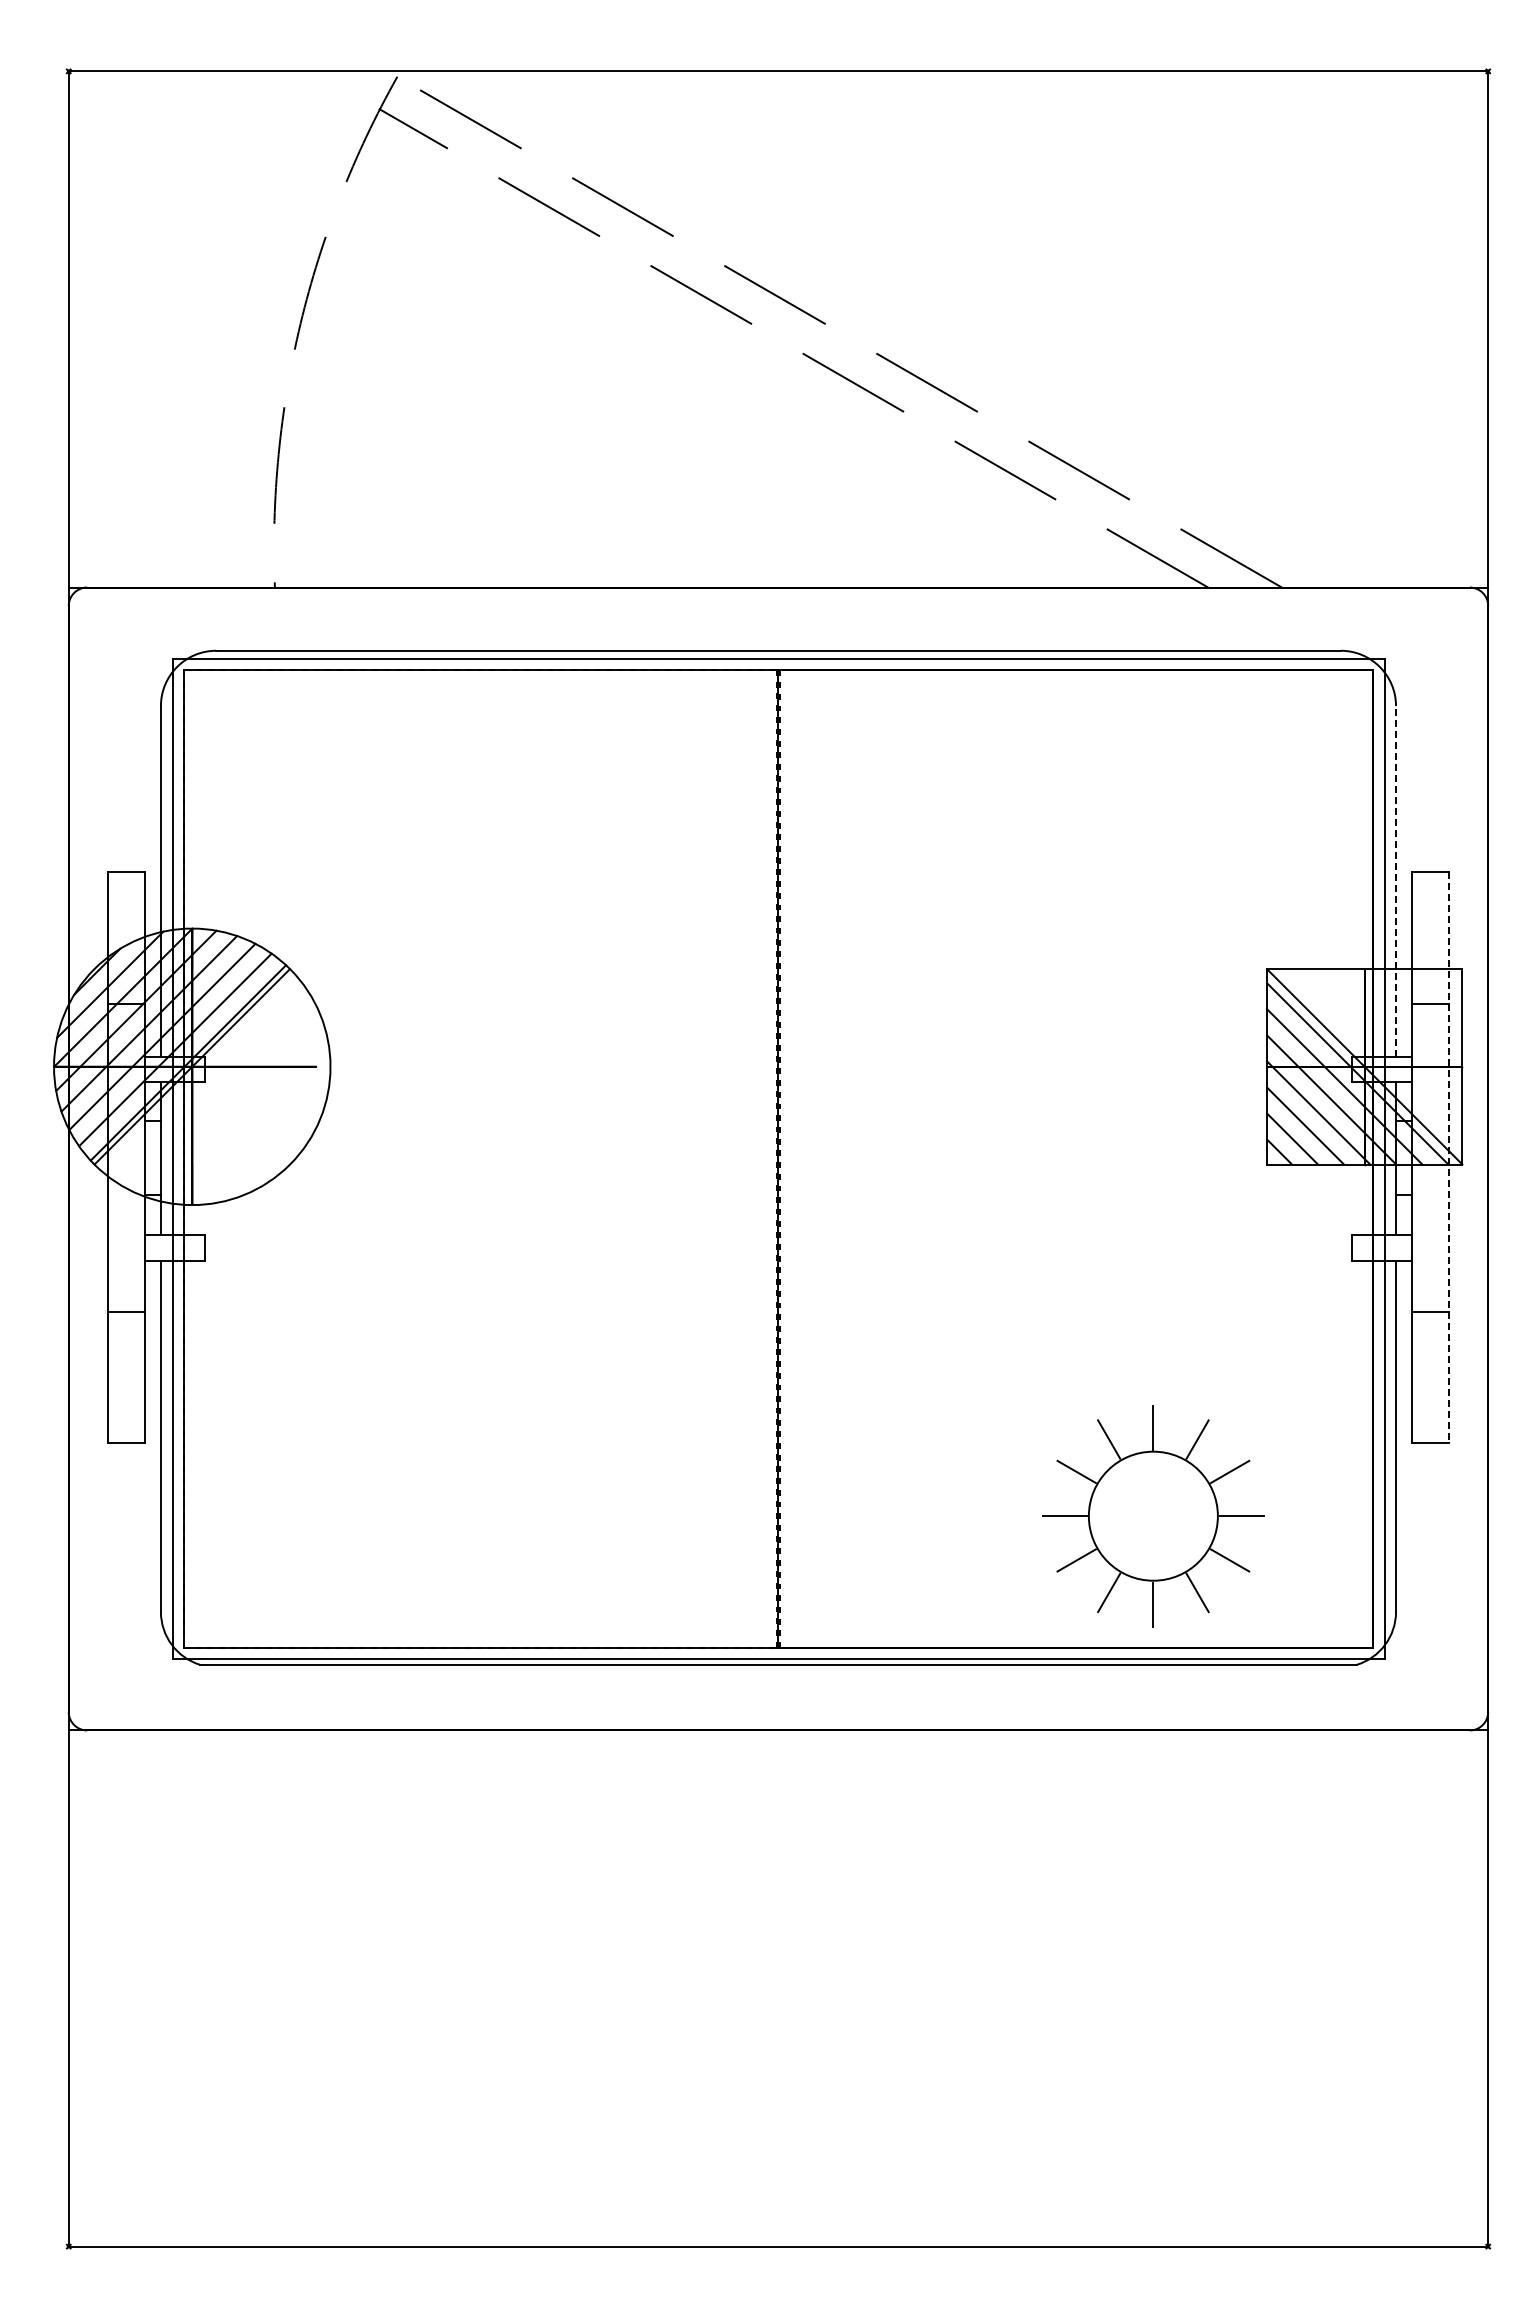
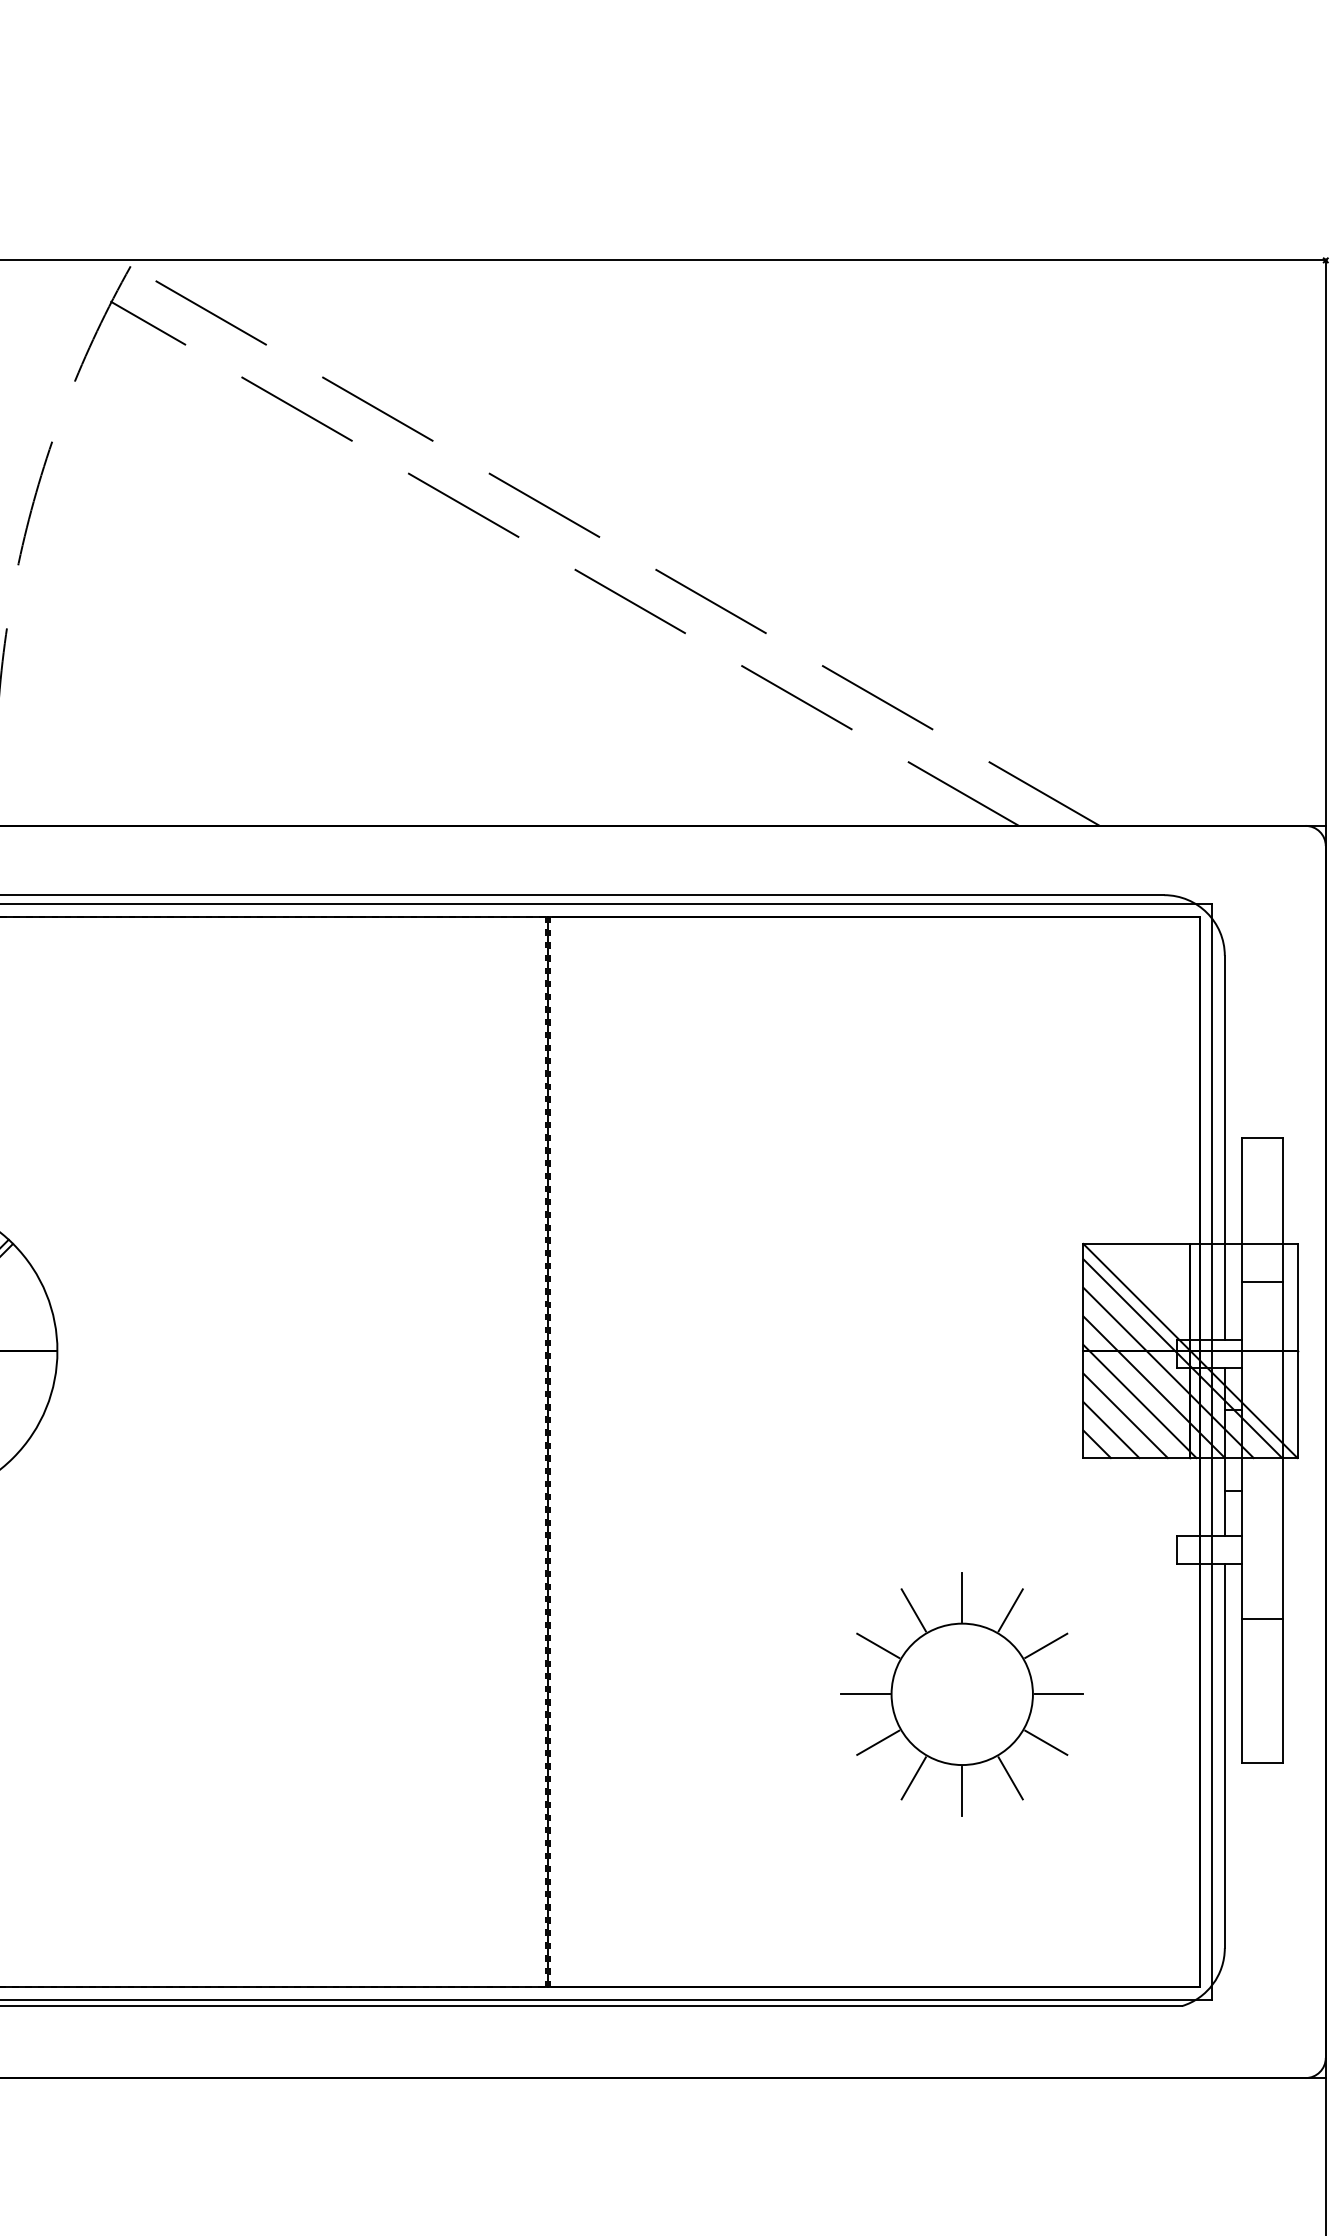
line: (1396, 880) -> (1225, 1146), dashed -> solid
line: (1449, 1158) -> (1283, 1451), dashed -> solid
part: (1153, 1516) -> (962, 1694), moved

